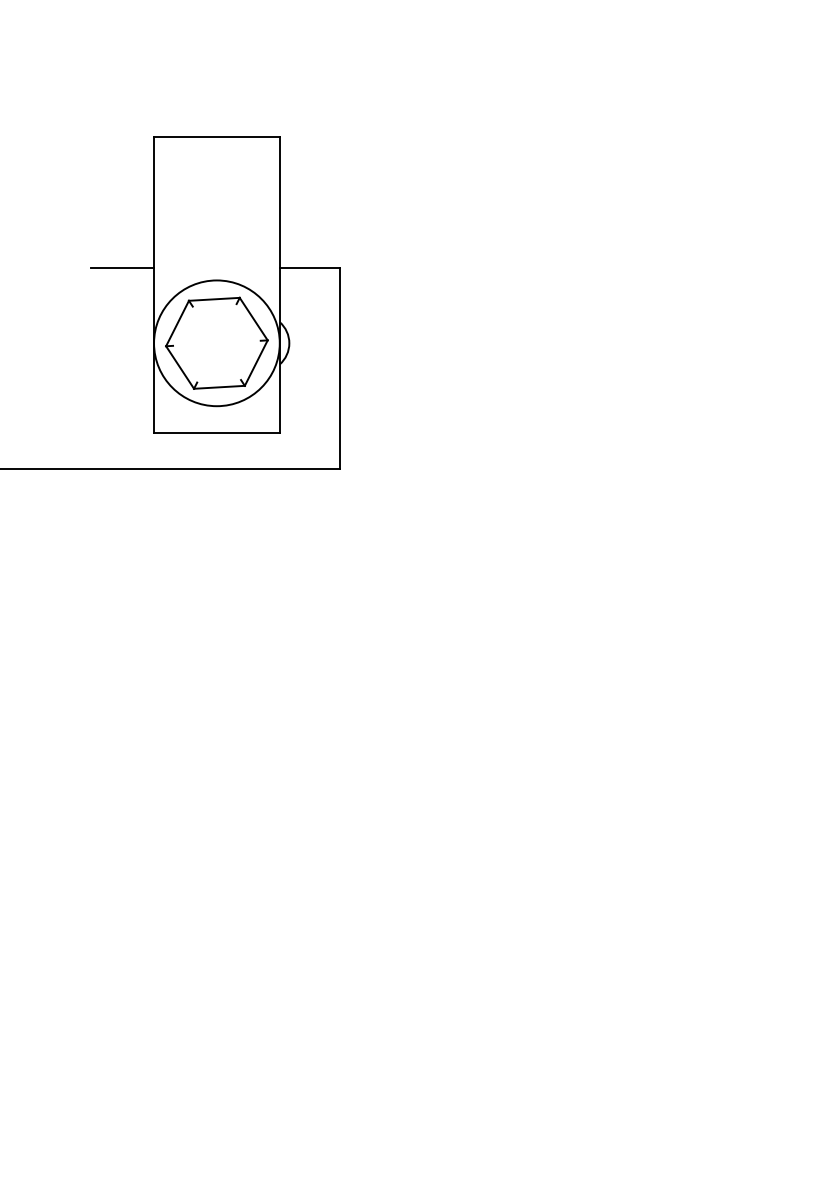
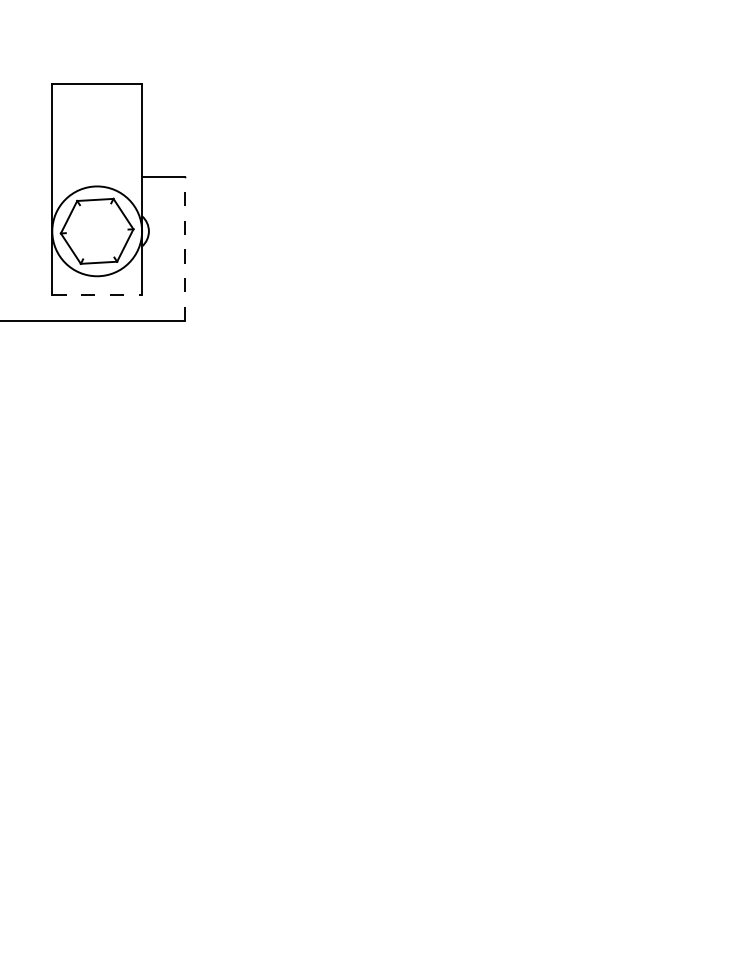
line: (122, 267) -> (29, 177), removed
line: (339, 368) -> (184, 249), solid -> dashed
line: (217, 433) -> (97, 295), solid -> dashed

